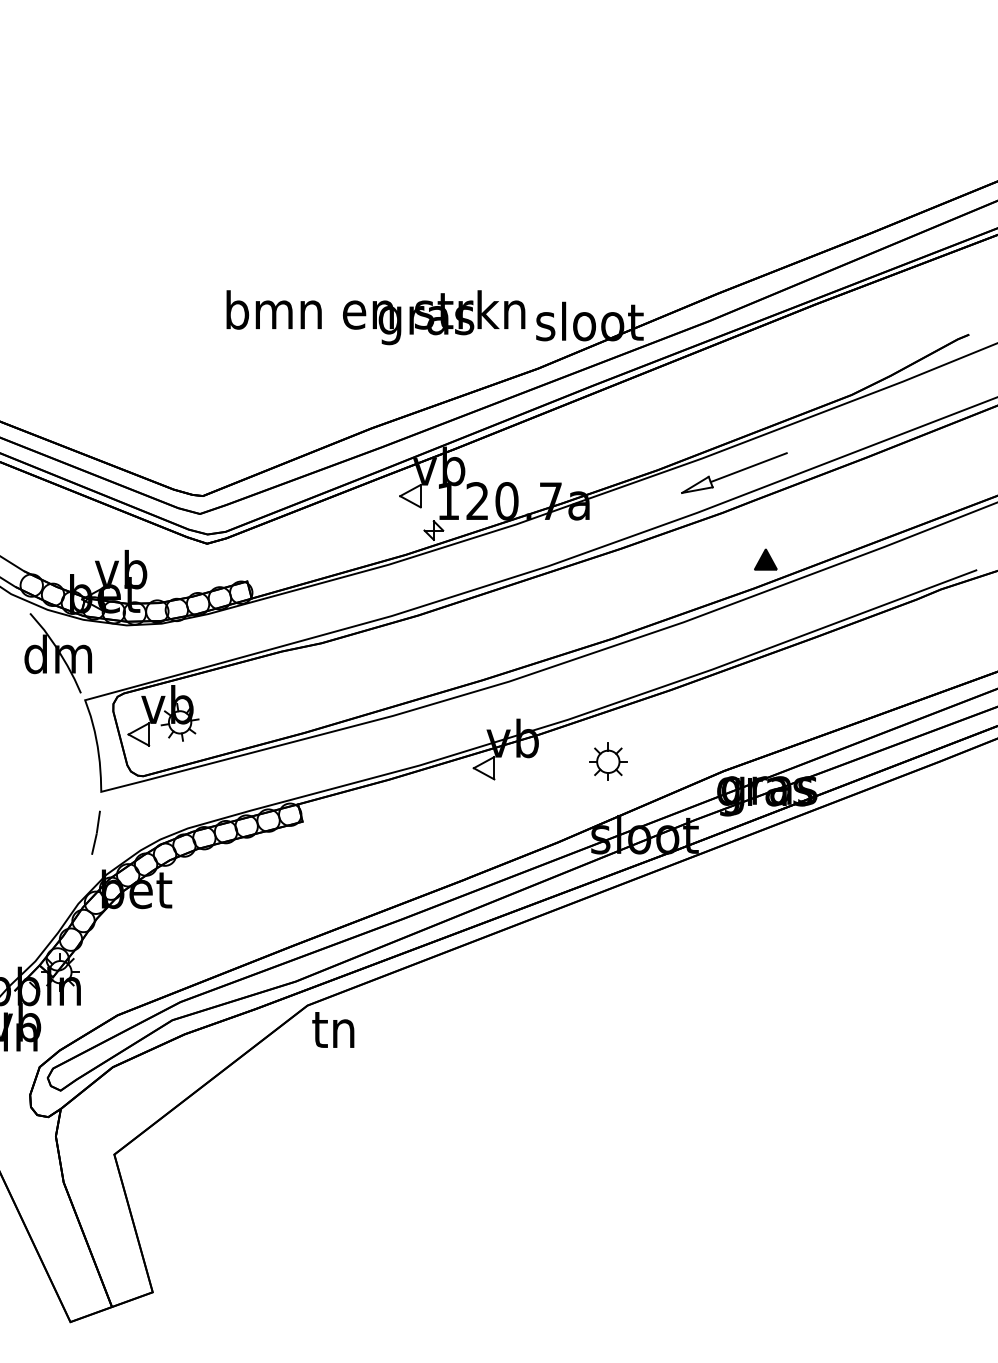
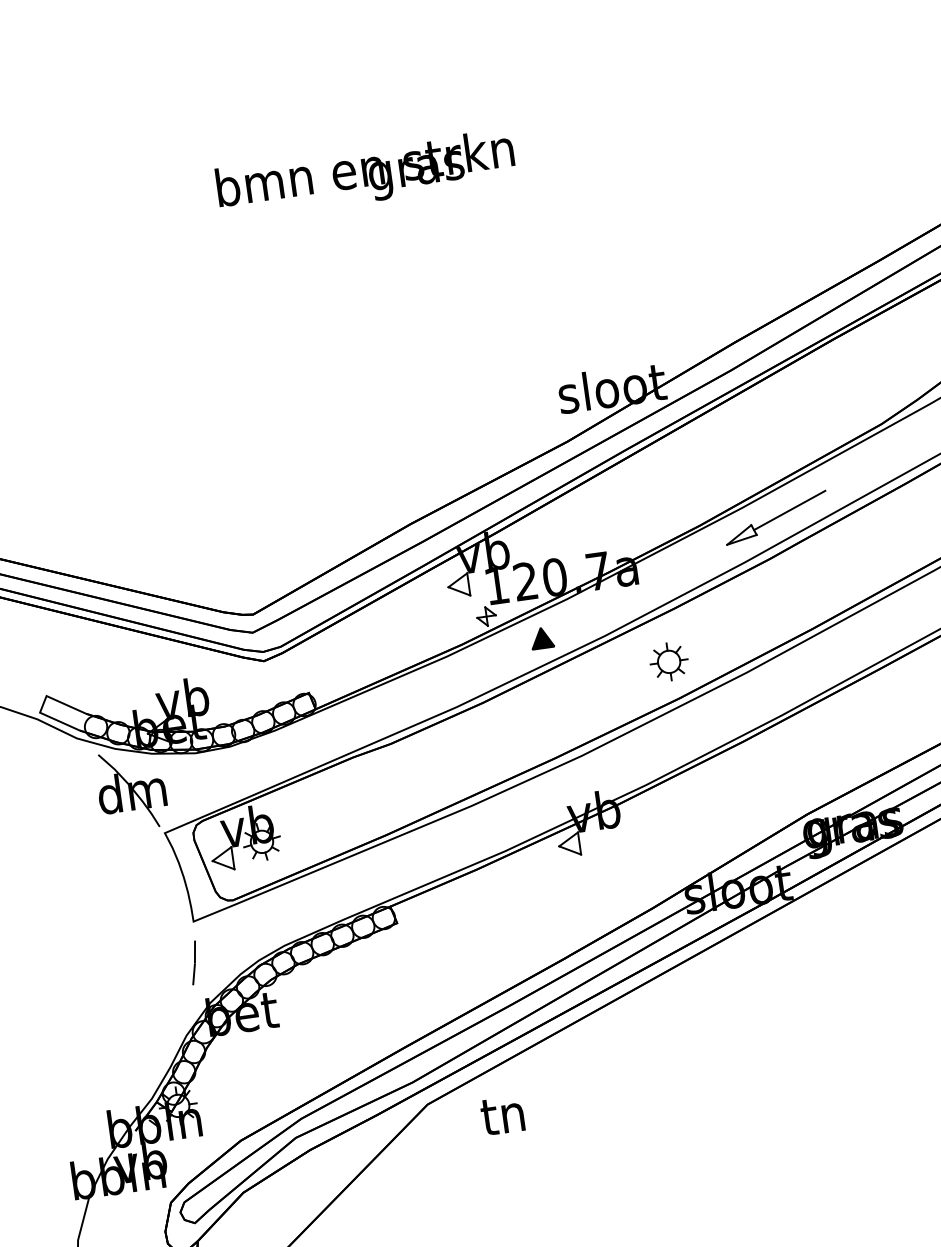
text: (375, 317) -> (365, 175), moved
part: (765, 559) -> (541, 638), moved
part: (608, 761) -> (669, 661), moved
text: (333, 1029) -> (502, 1115), moved

